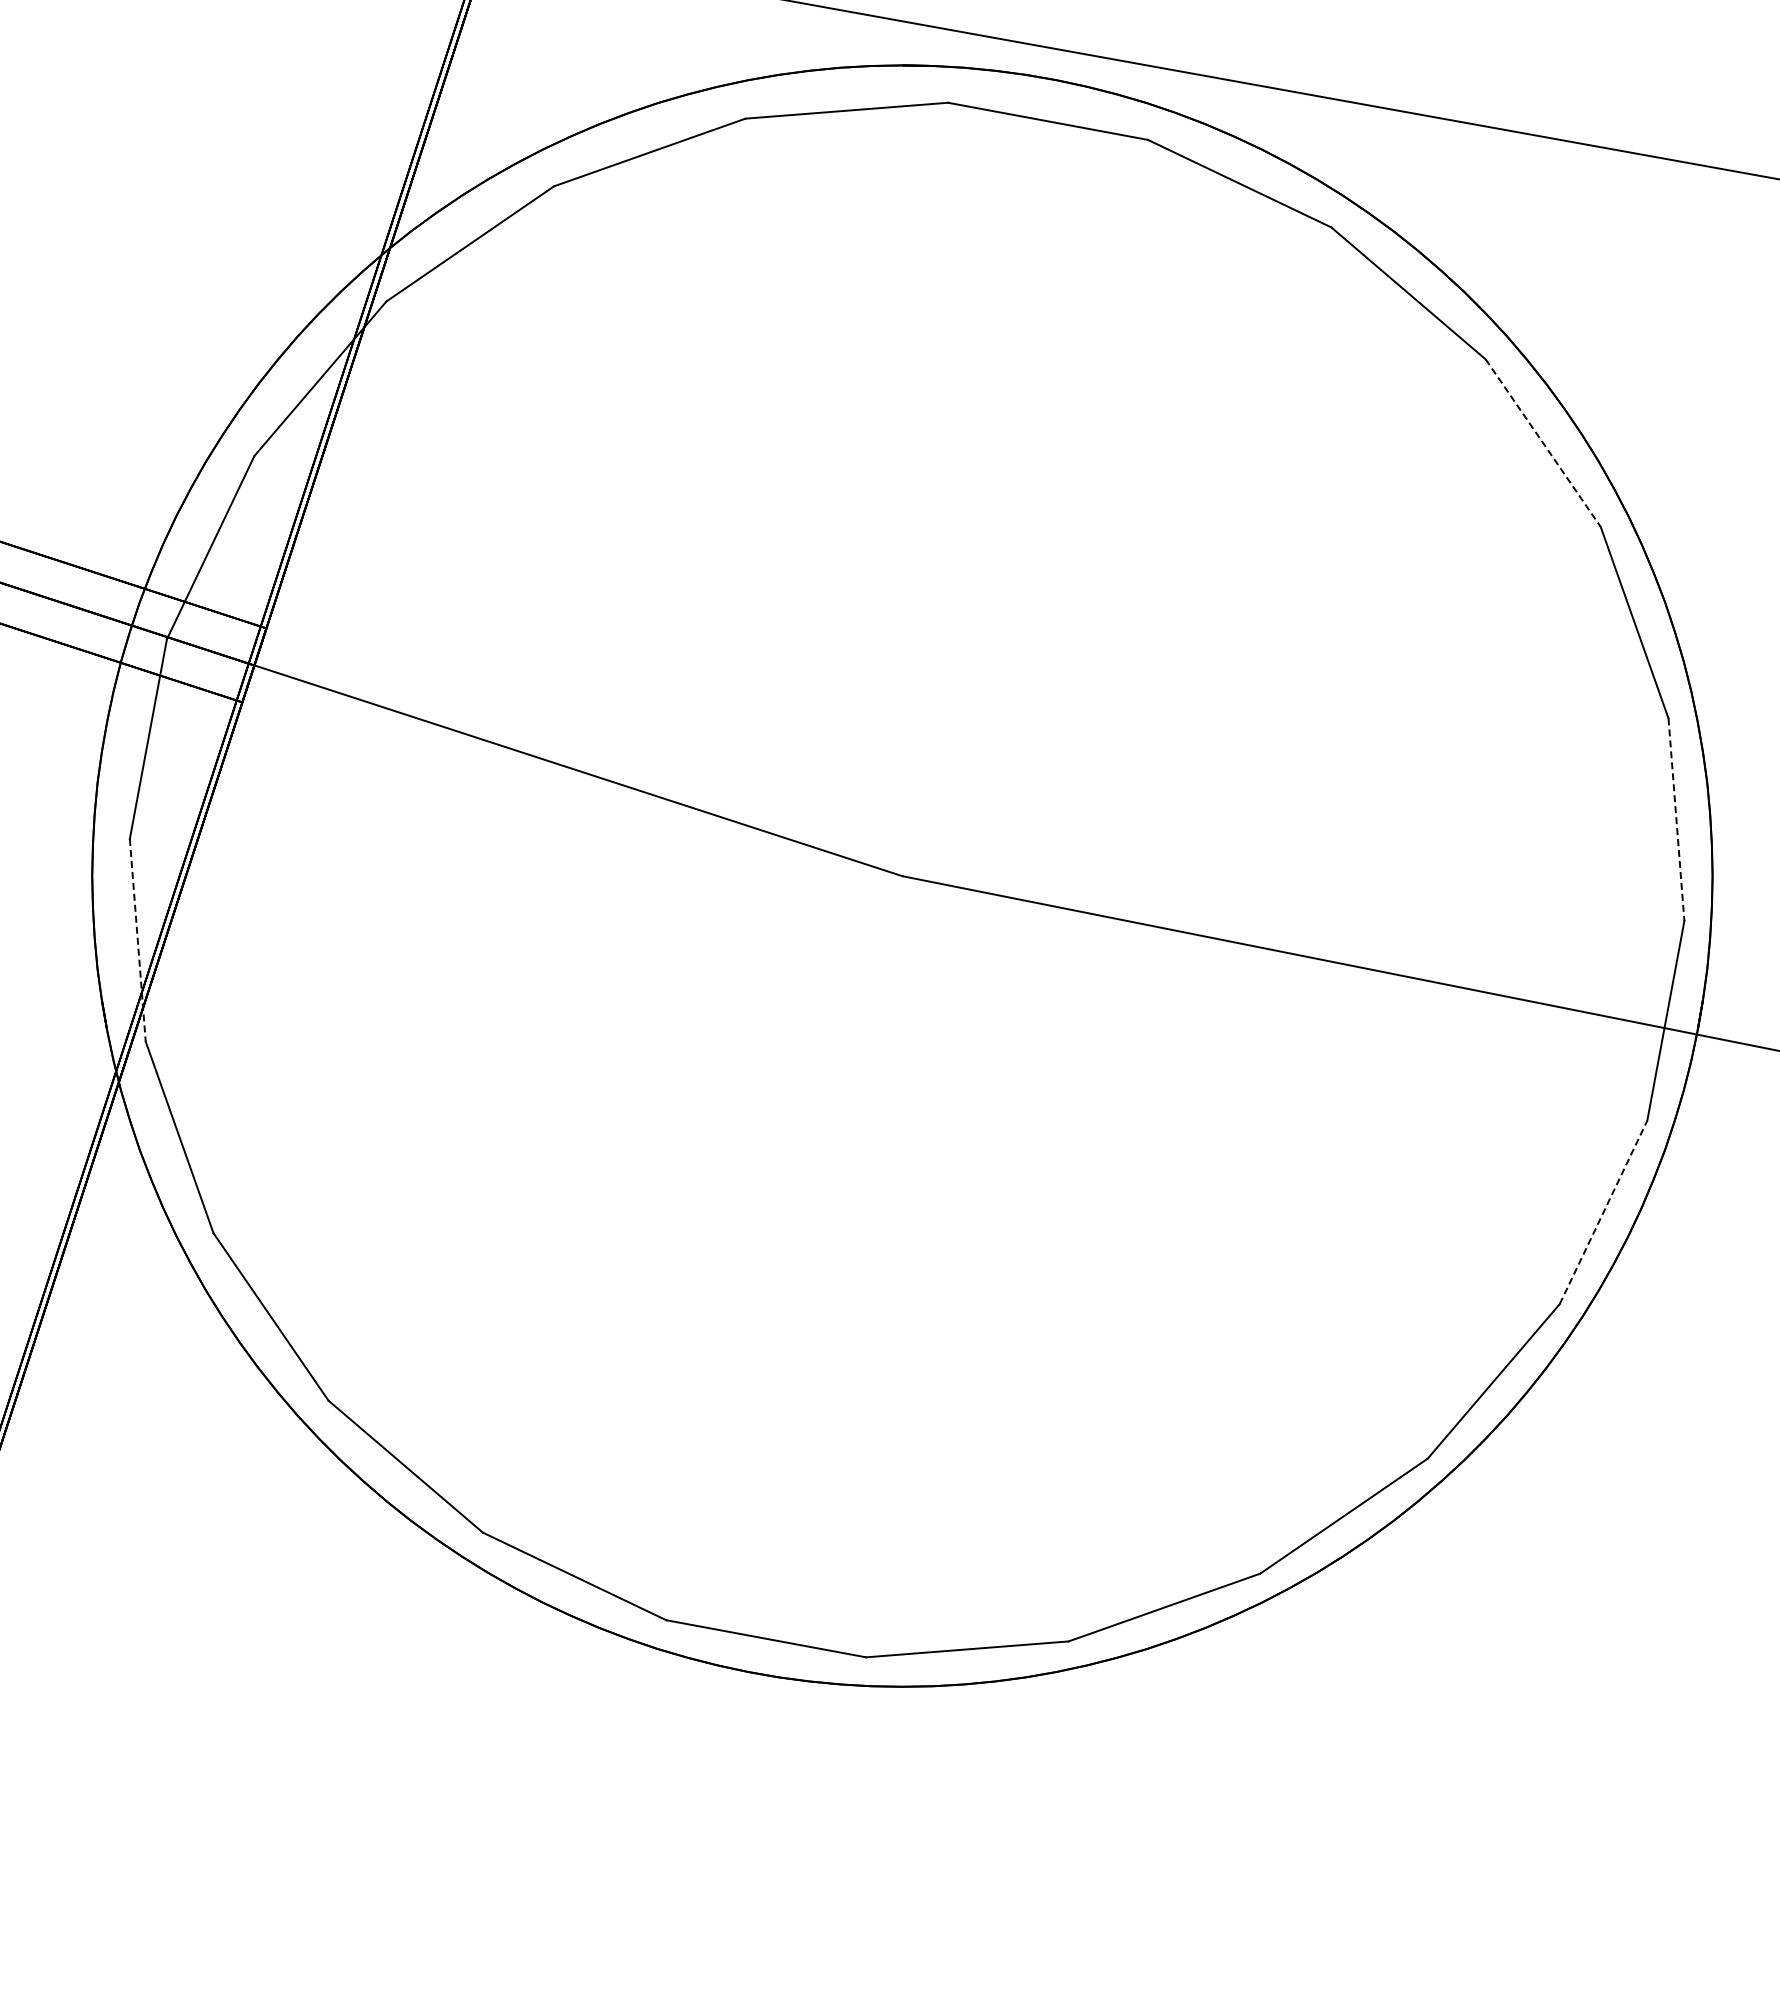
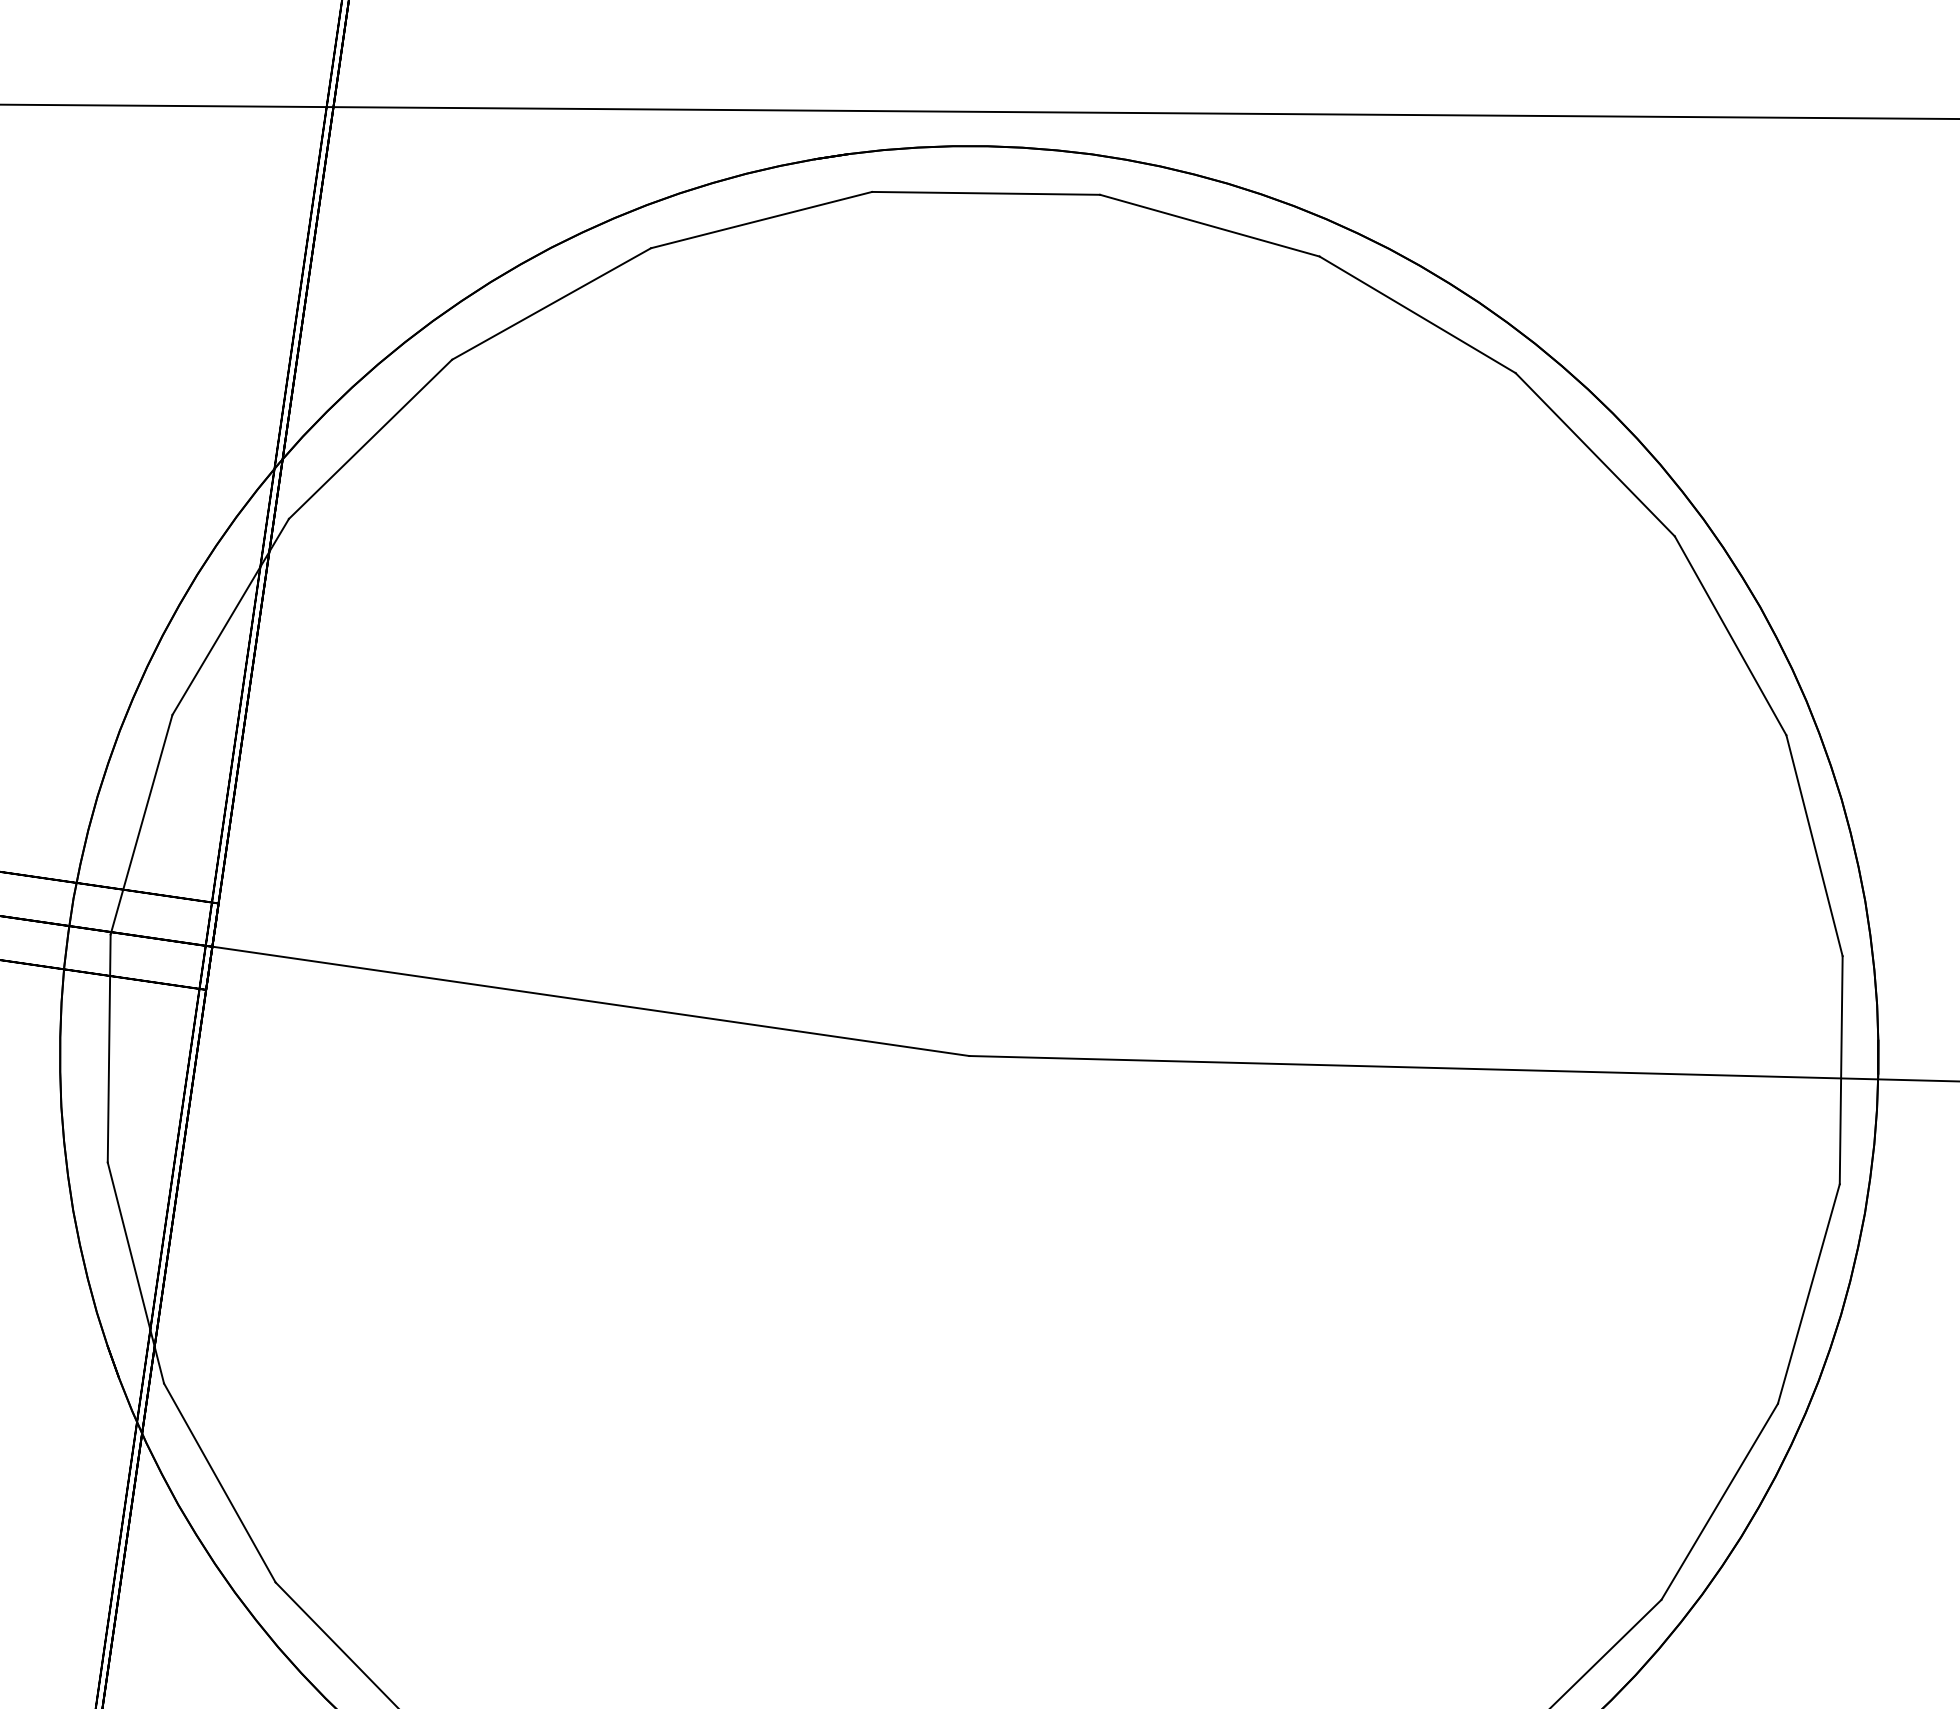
line: (1543, 443) -> (1595, 455), dashed -> solid
line: (1676, 819) -> (1814, 845), dashed -> solid
line: (137, 940) -> (135, 1273), dashed -> solid
line: (1603, 1212) -> (1808, 1294), dashed -> solid

